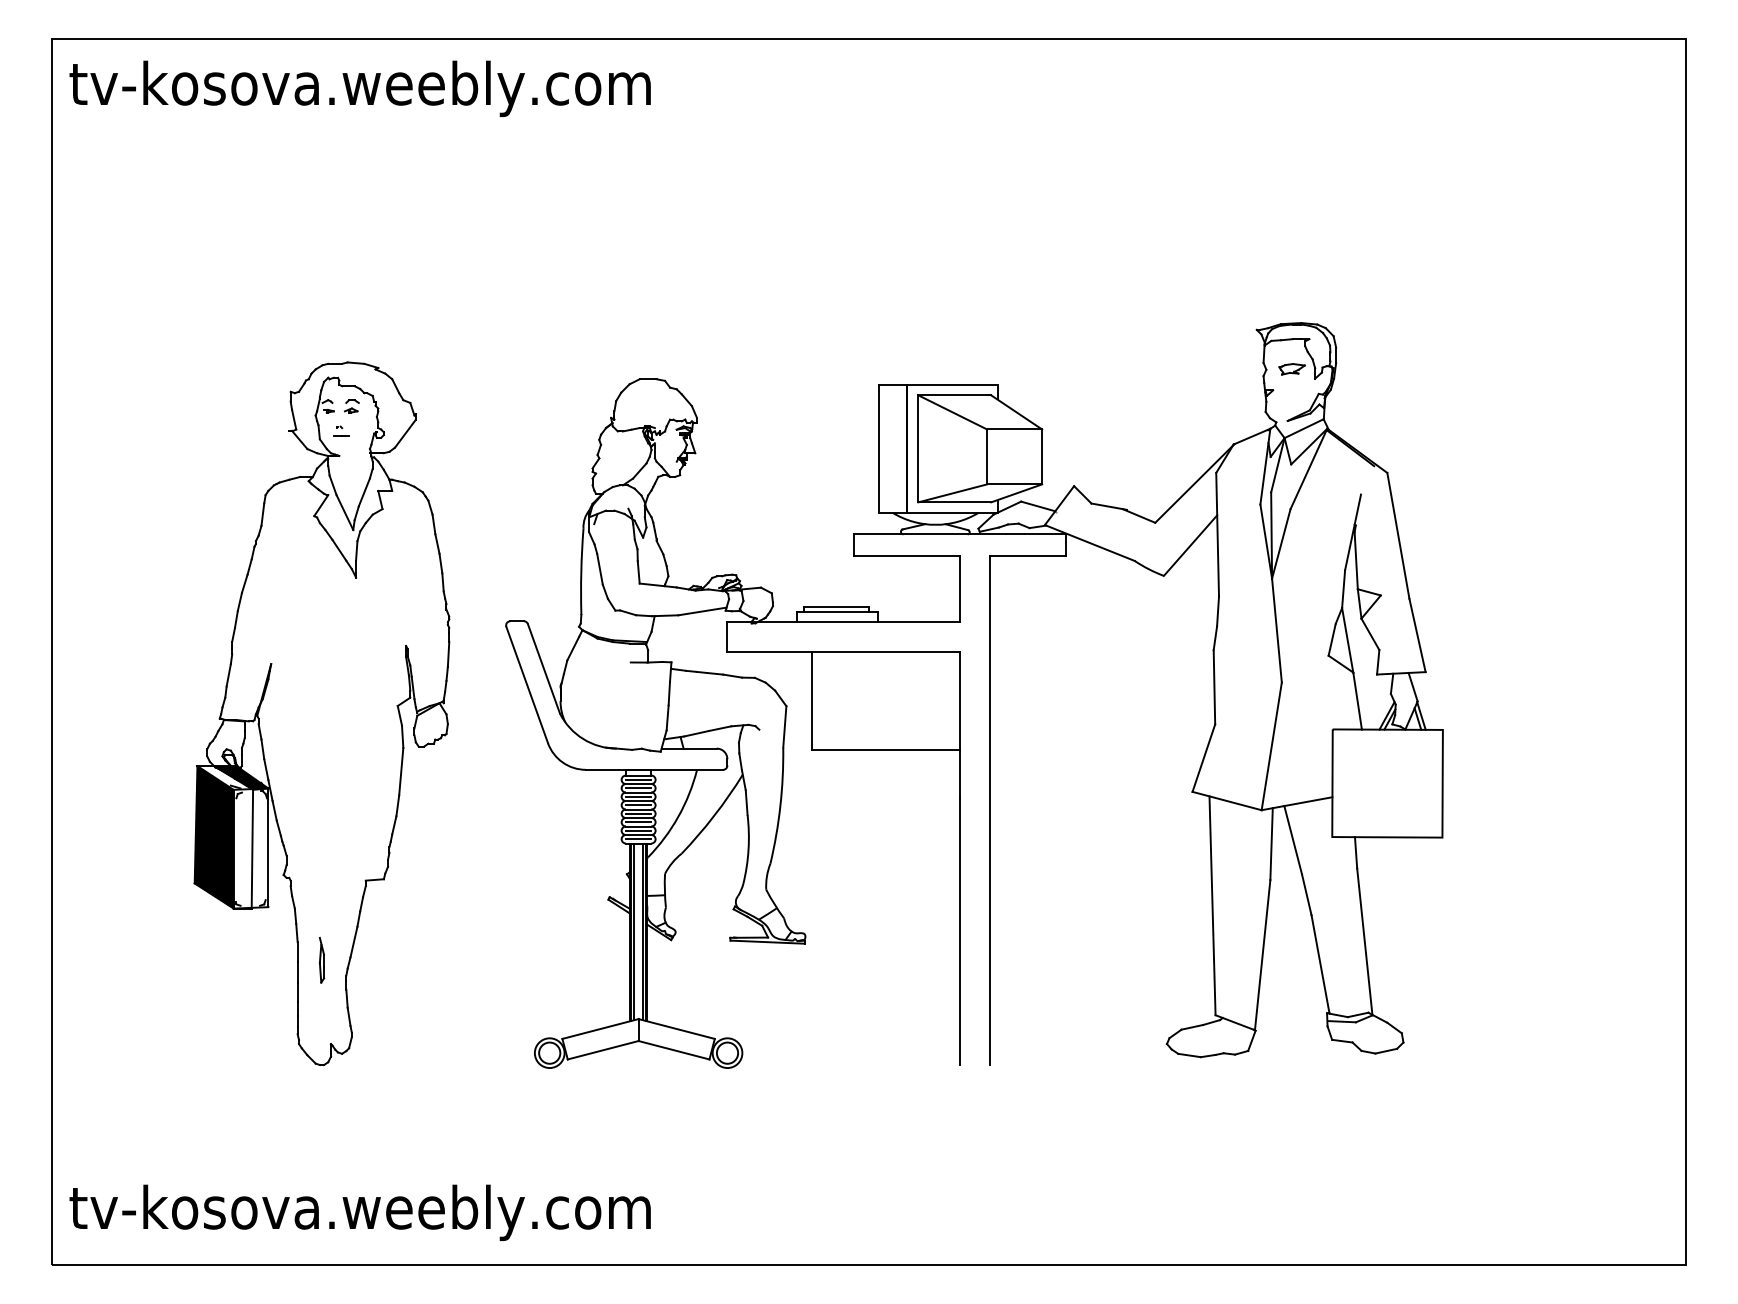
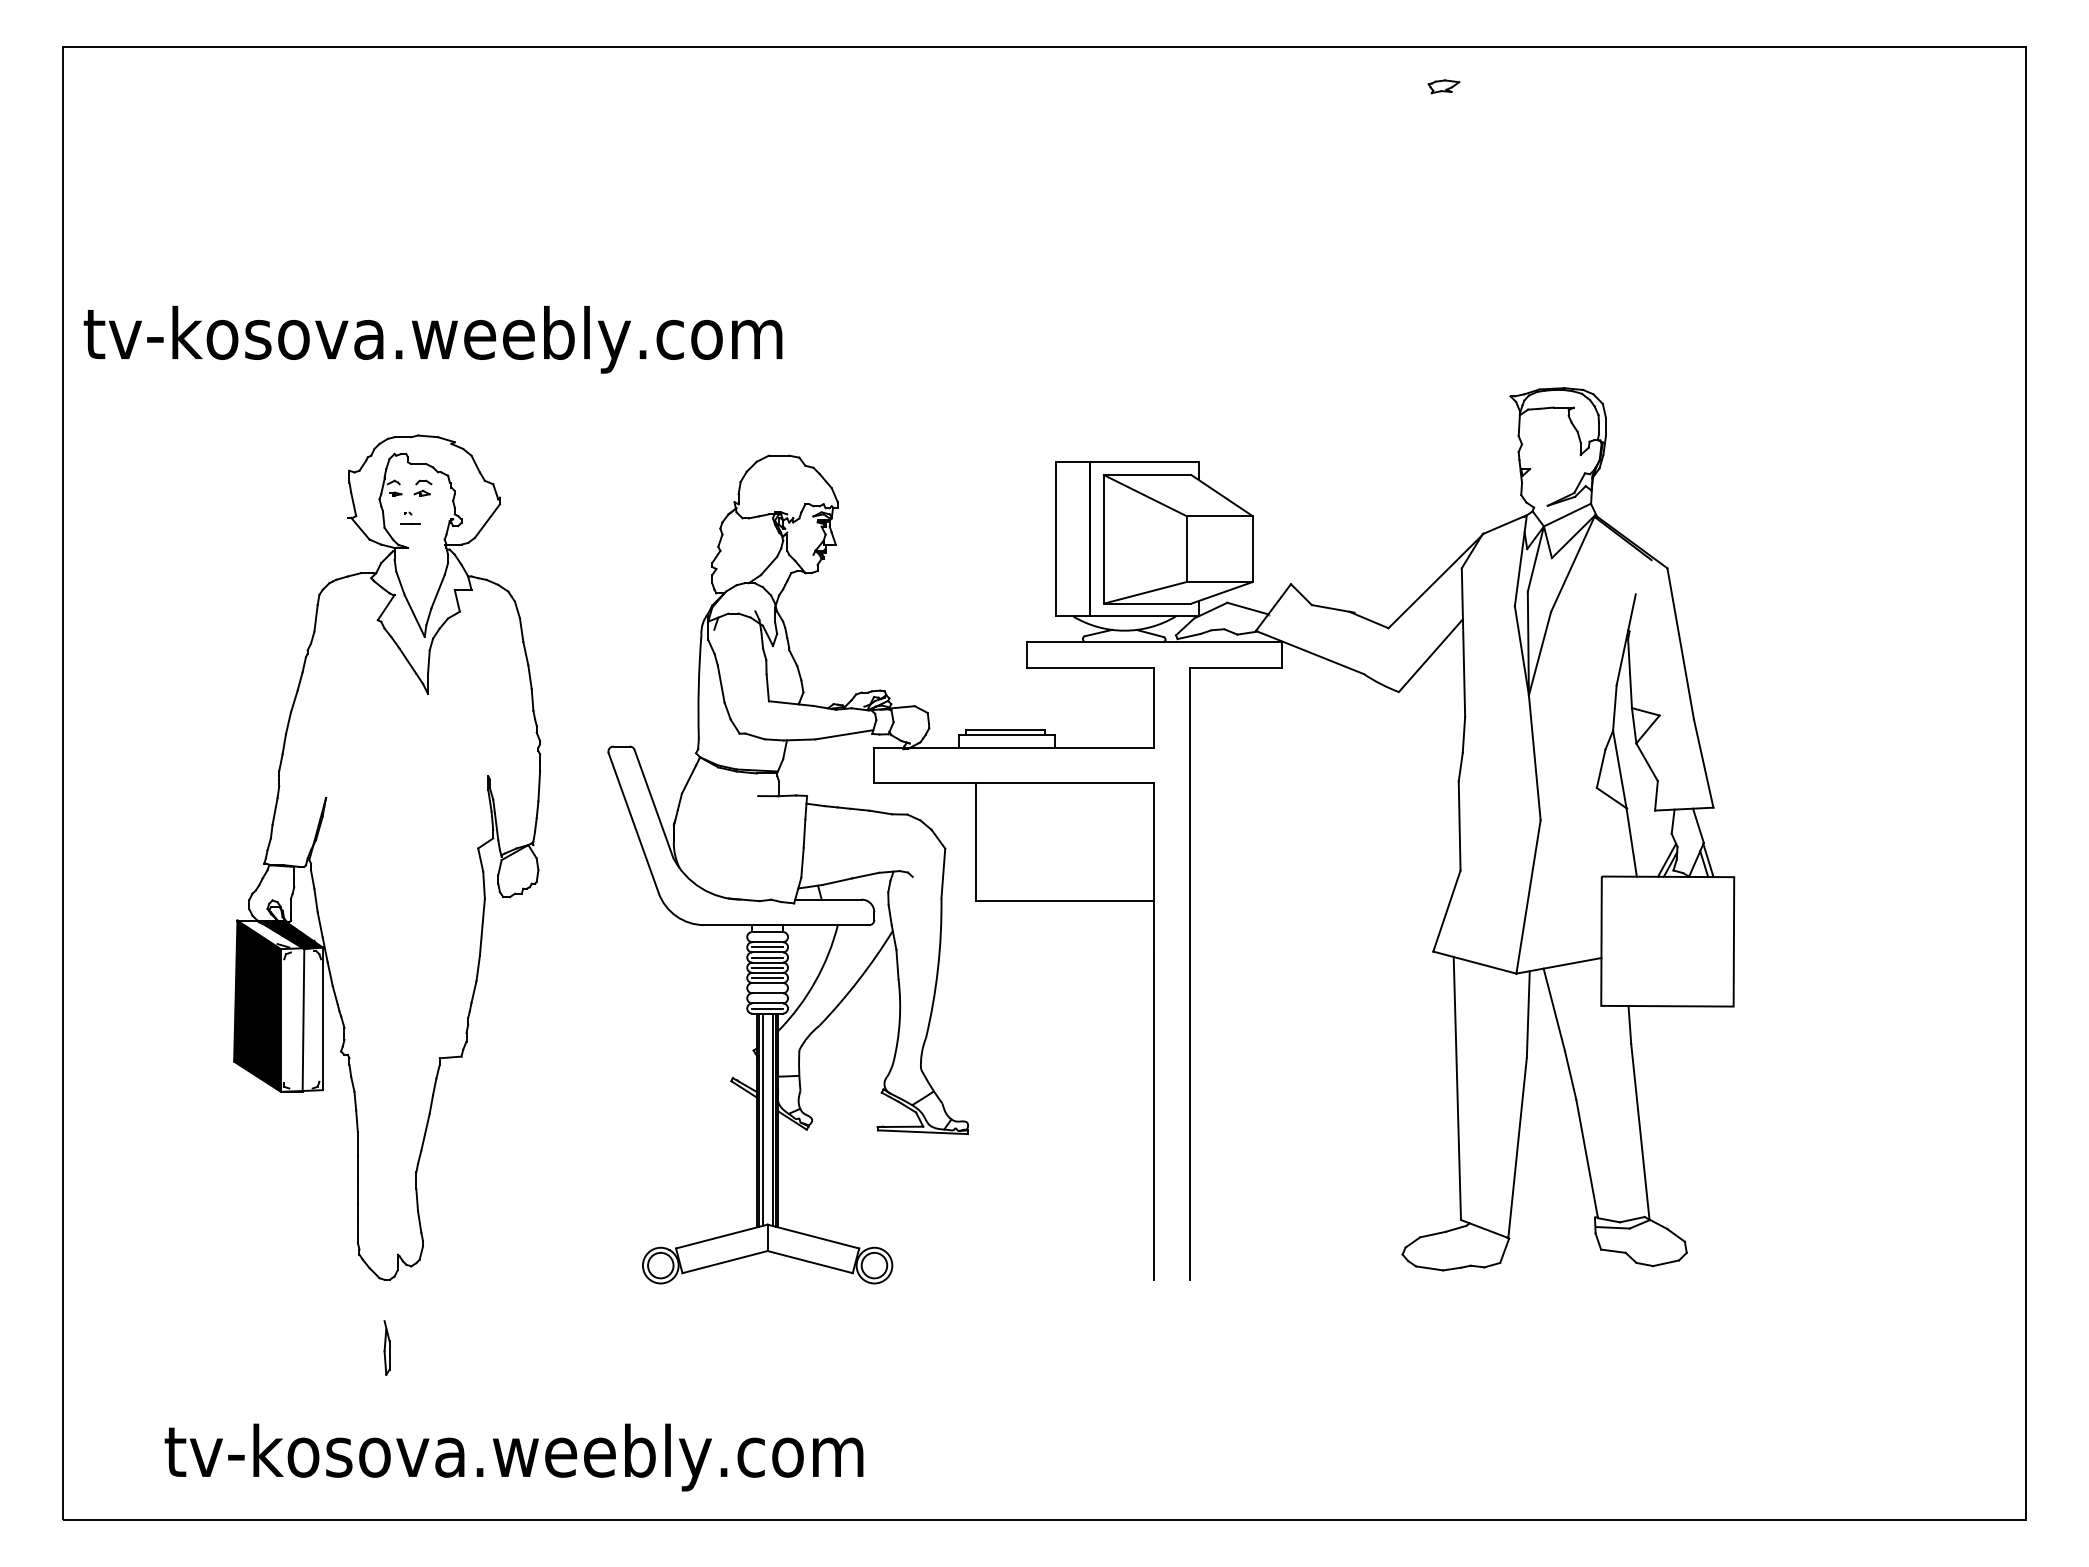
text: (359, 88) -> (432, 339), moved
part: (1291, 369) -> (1443, 86), moved
line: (638, 780) -> (767, 937), removed
line: (638, 822) -> (767, 988), removed
line: (638, 830) -> (767, 998), removed
part: (321, 959) -> (386, 1347), moved
text: (359, 1212) -> (513, 1457), moved

